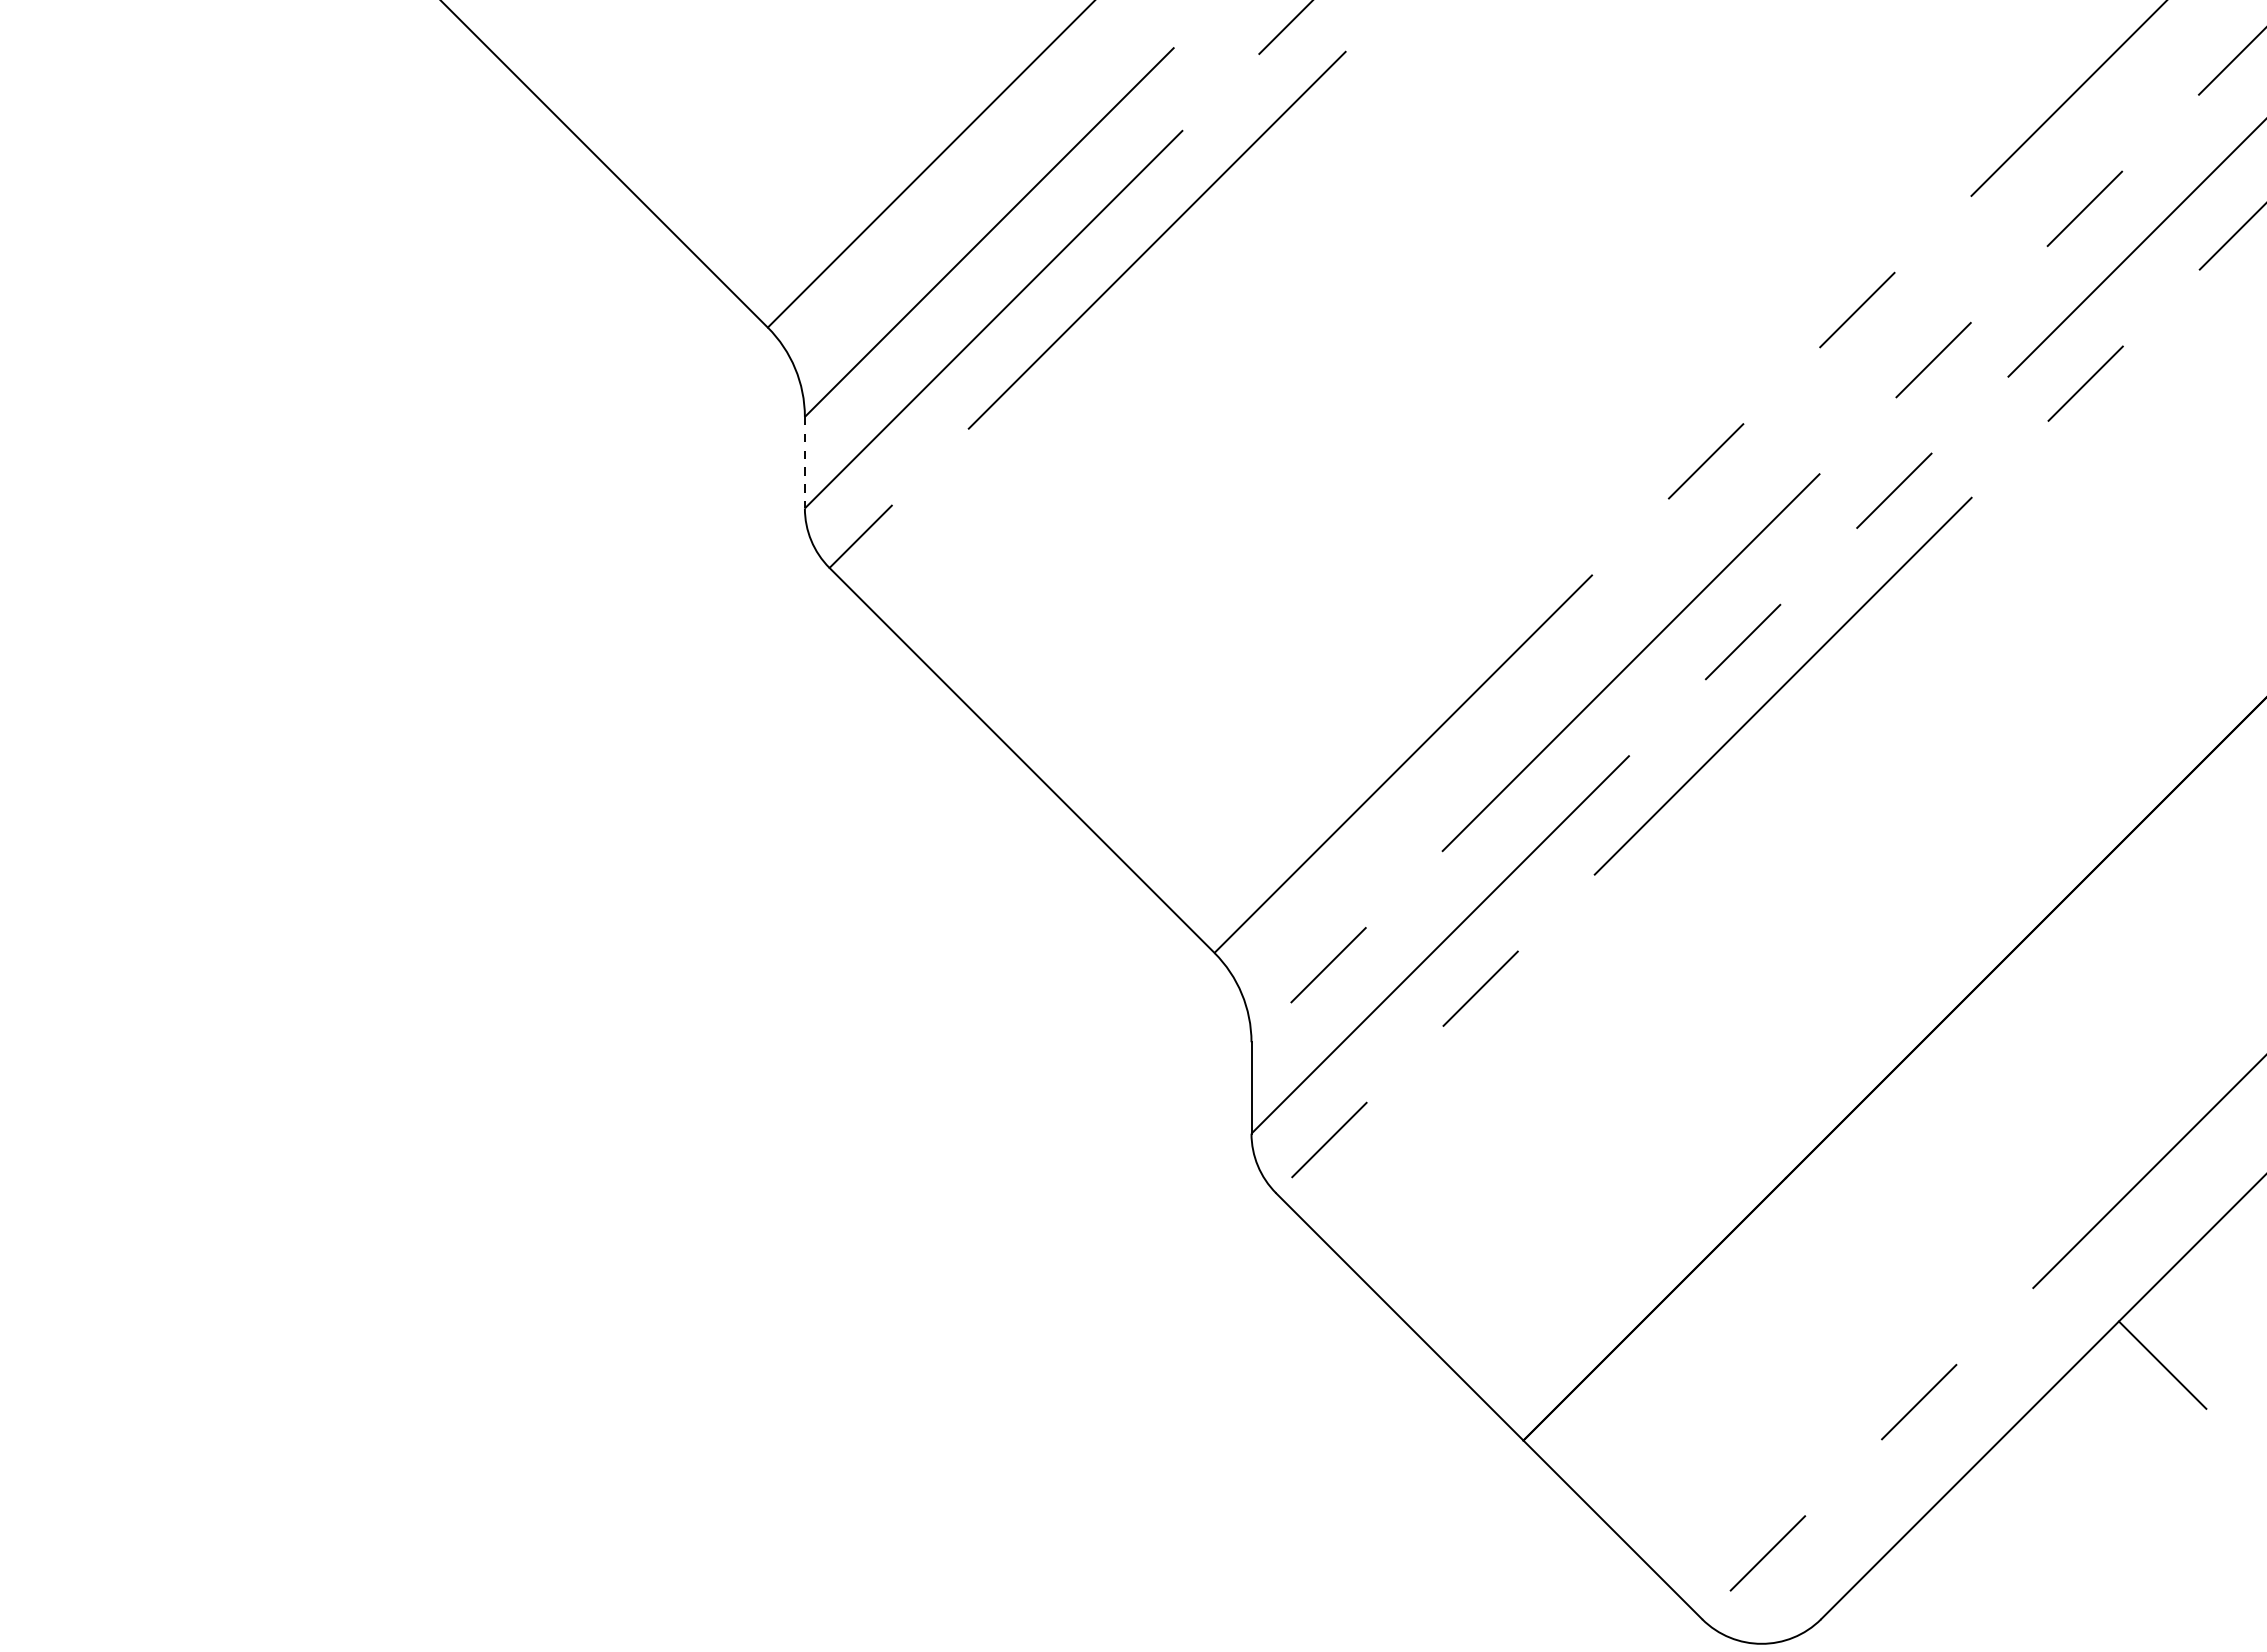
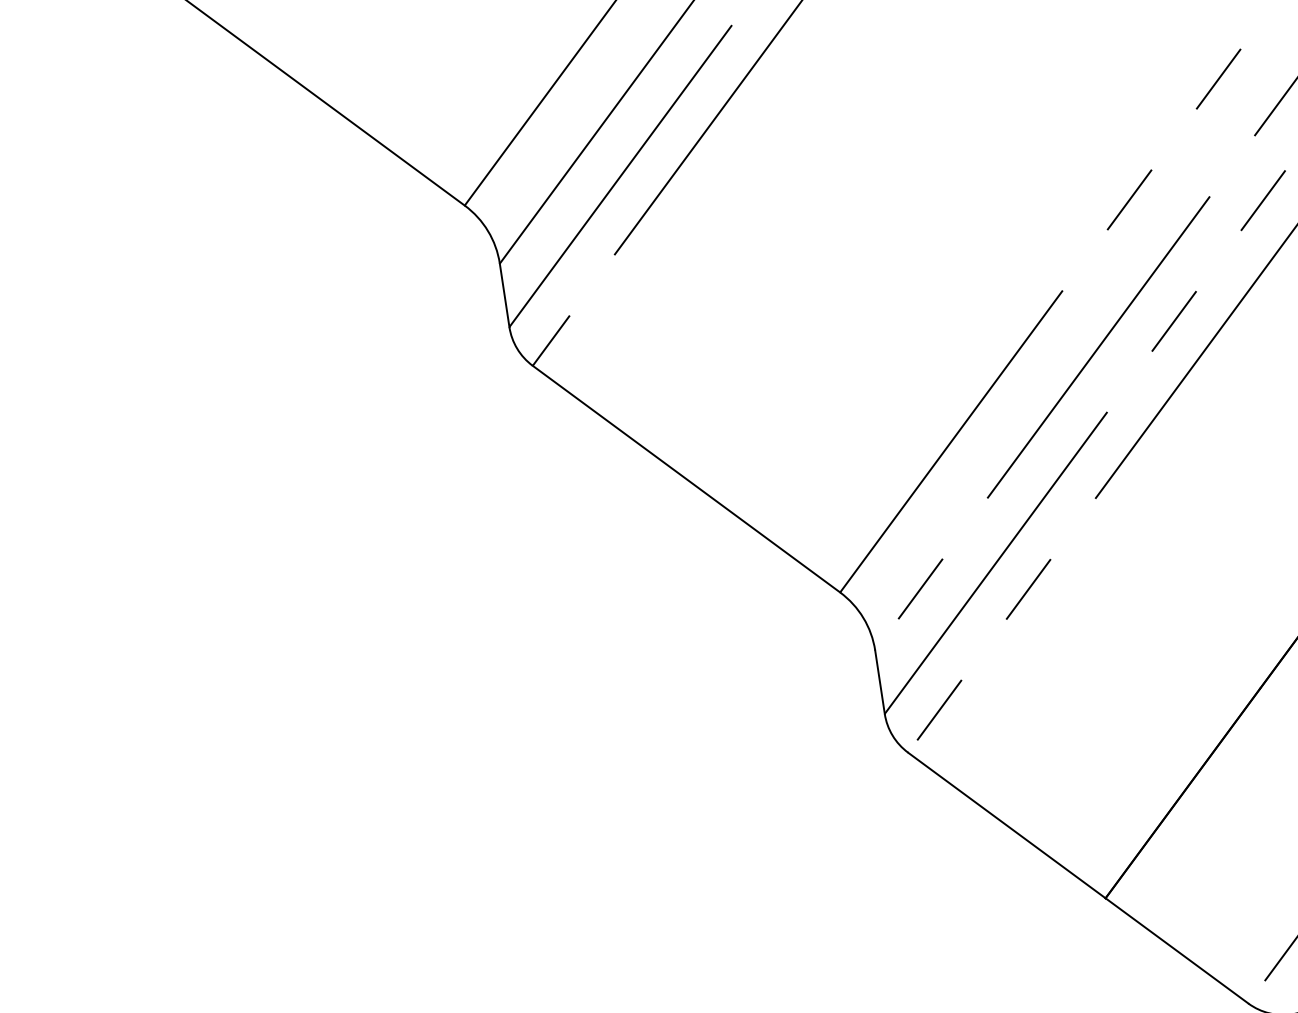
line: (804, 462) -> (504, 295), dashed -> solid

